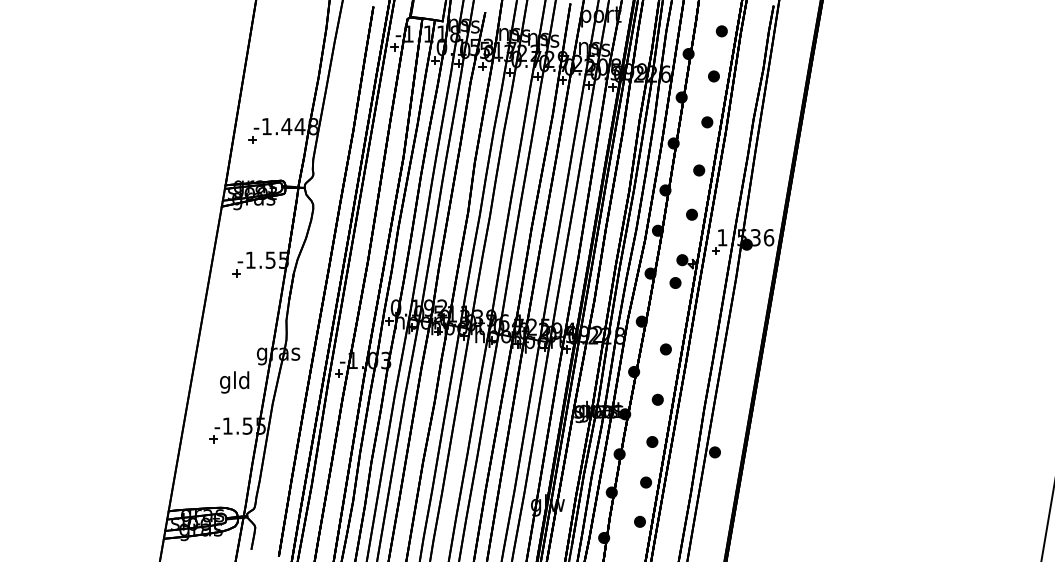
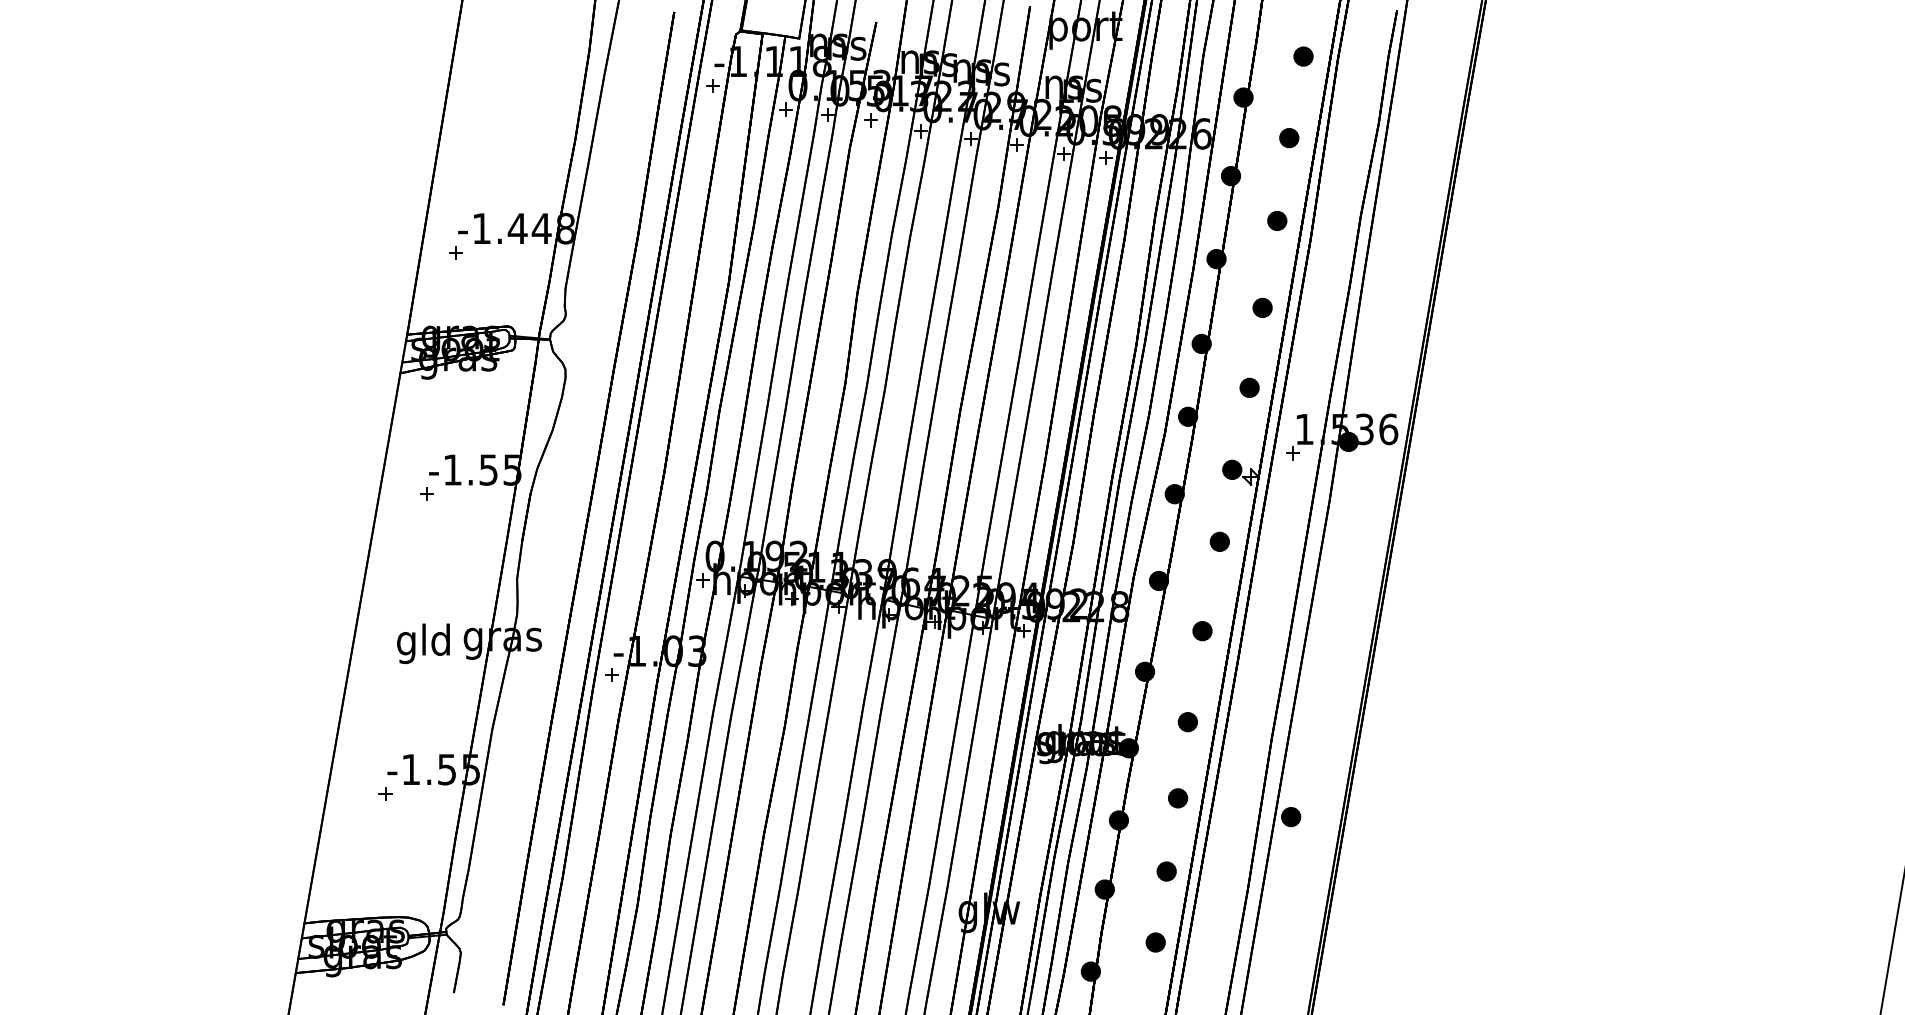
part: (675, 282) -> (1219, 540), moved
text: (234, 382) -> (423, 643), moved

